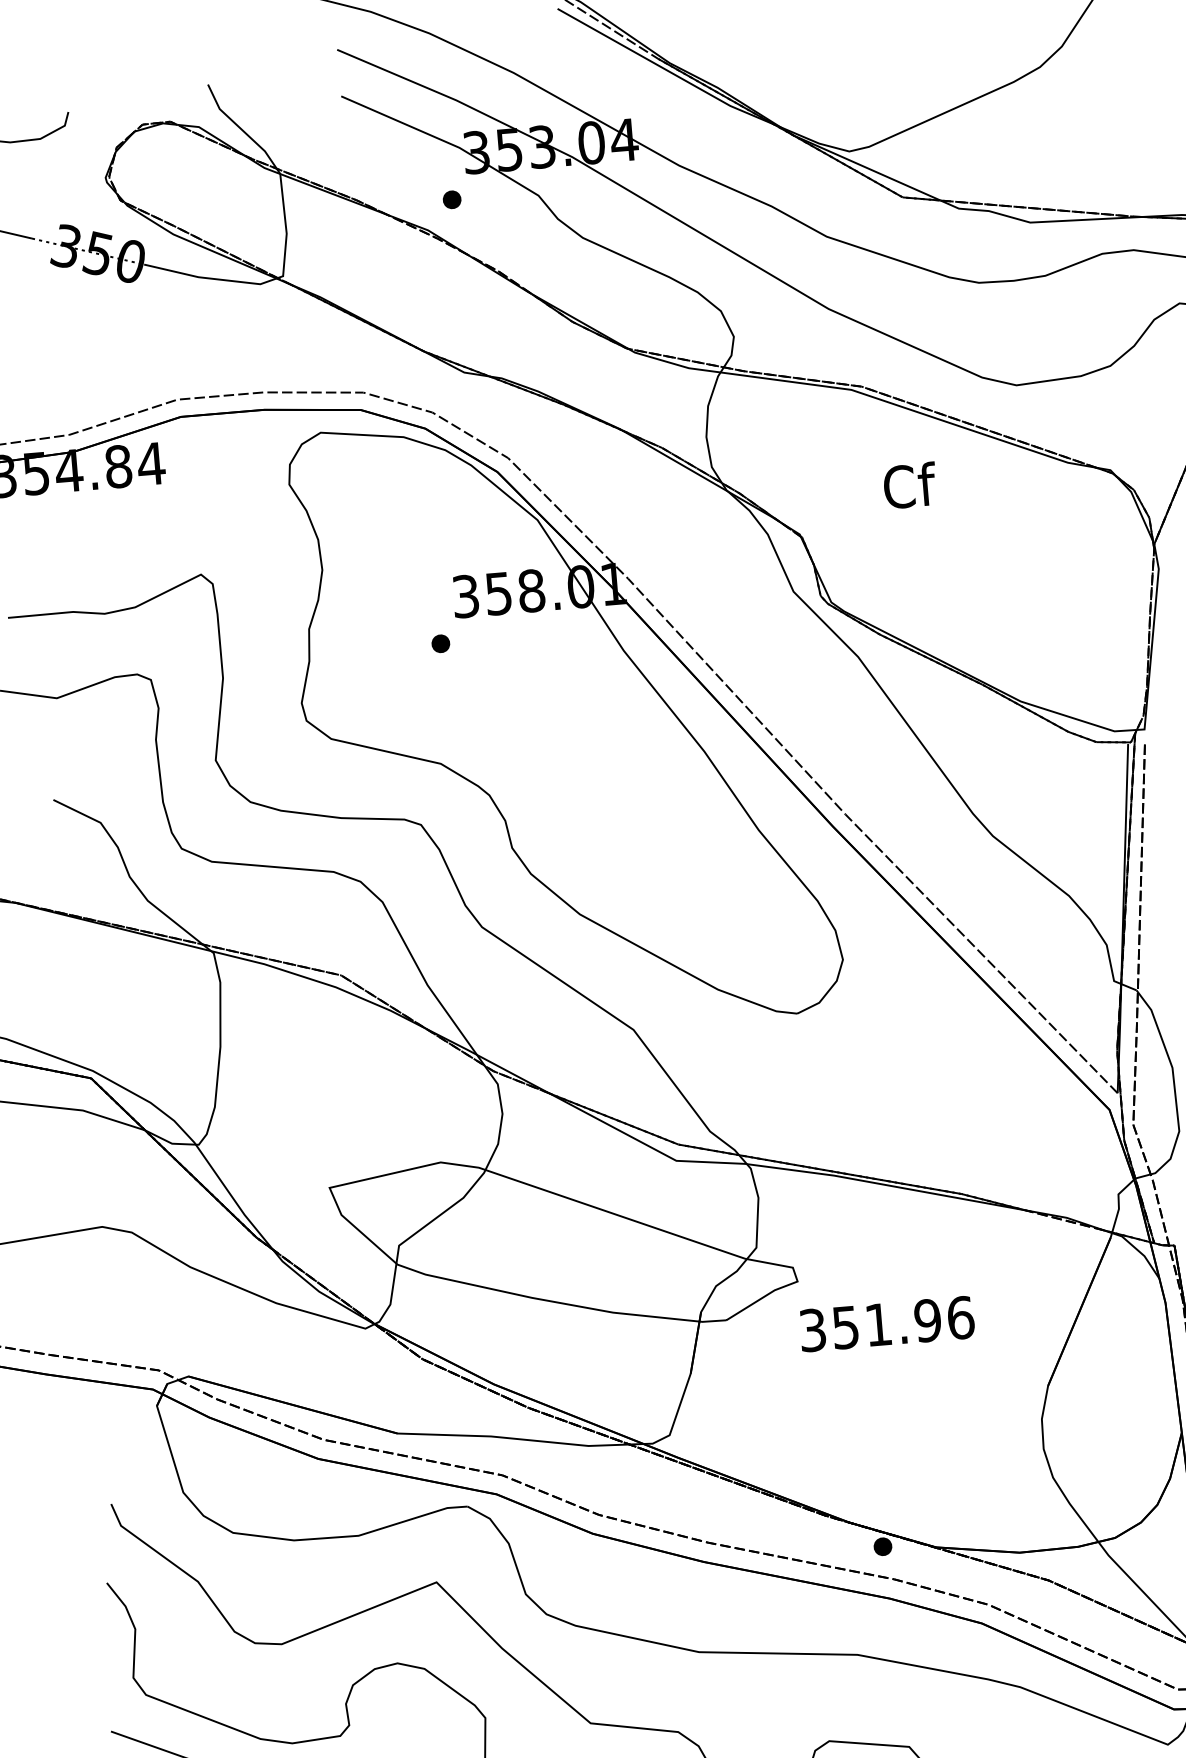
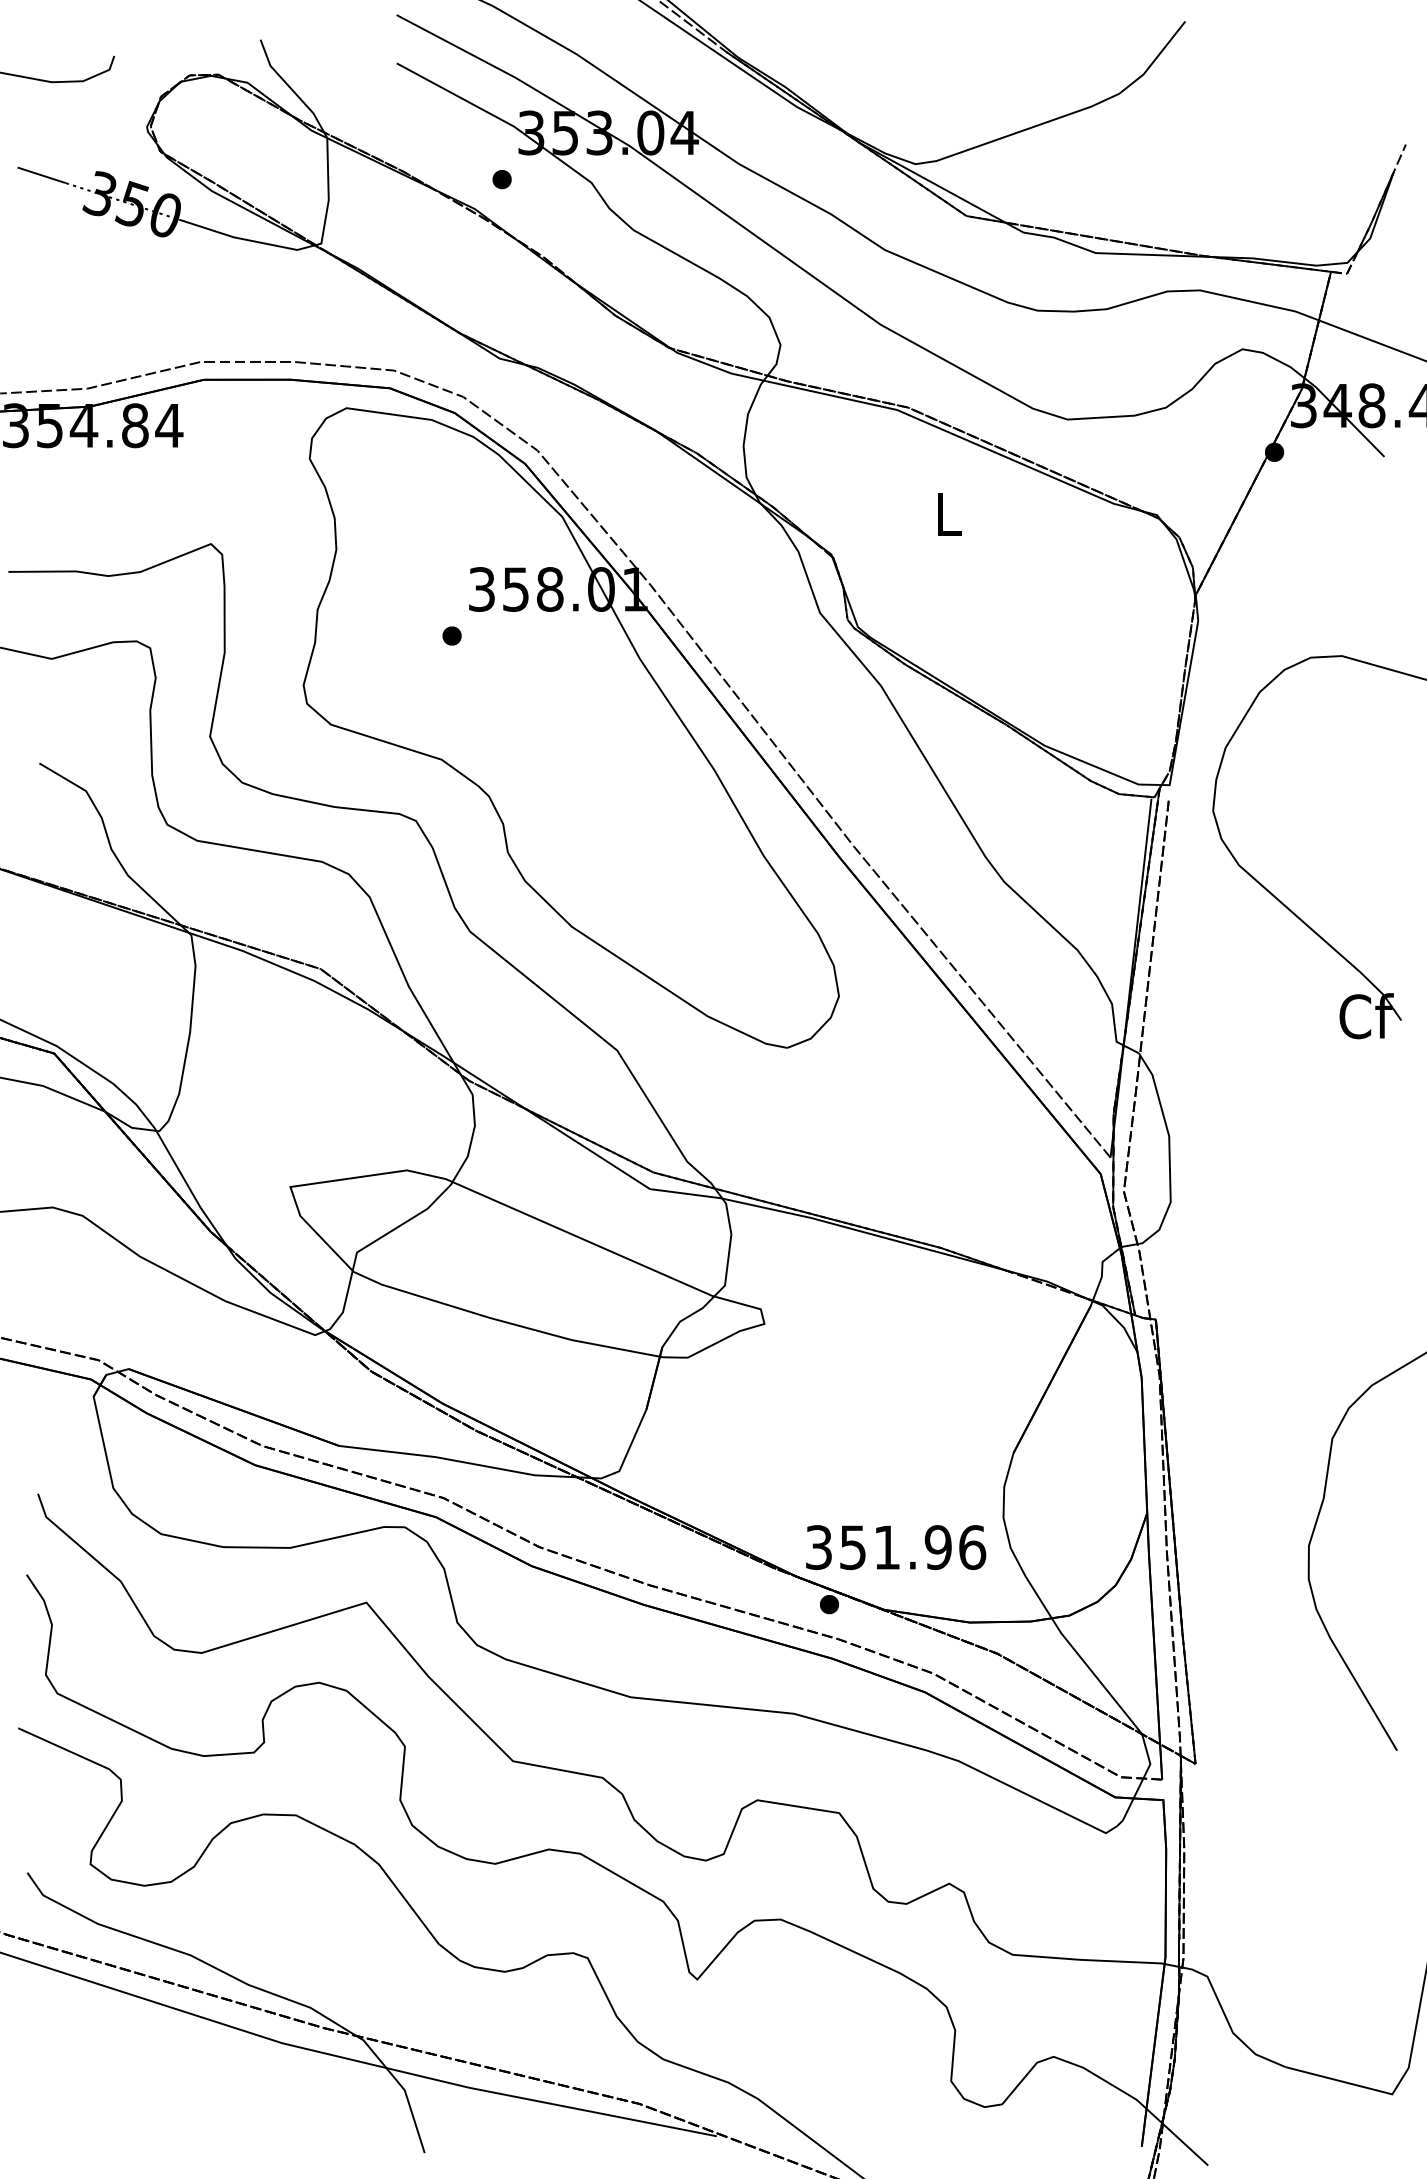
text: (910, 485) -> (949, 513), Cf -> L
text: (887, 1324) -> (896, 1547), moved

